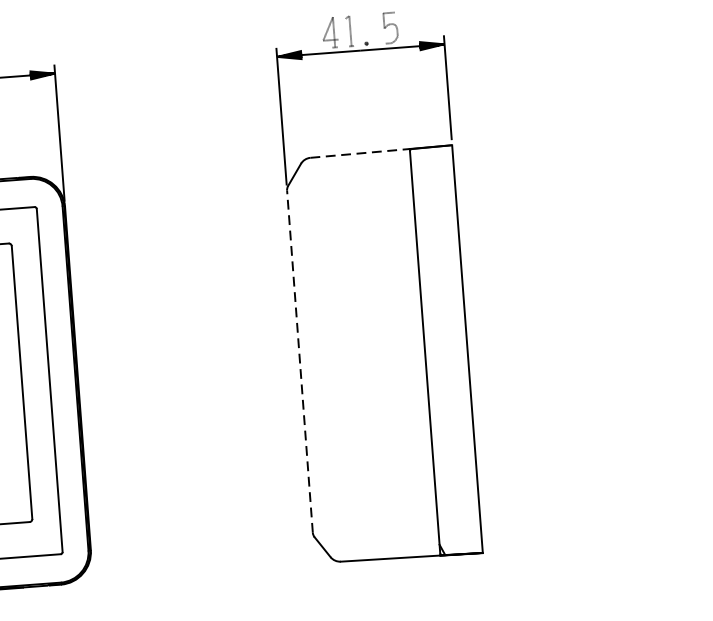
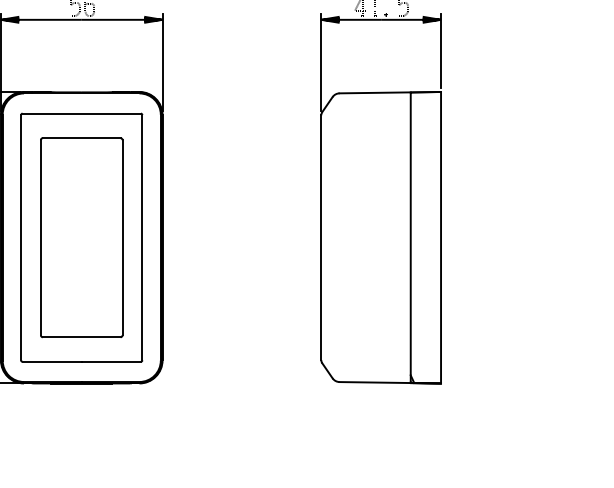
line: (360, 152) -> (375, 92), dashed -> solid
line: (300, 361) -> (321, 237), dashed -> solid

